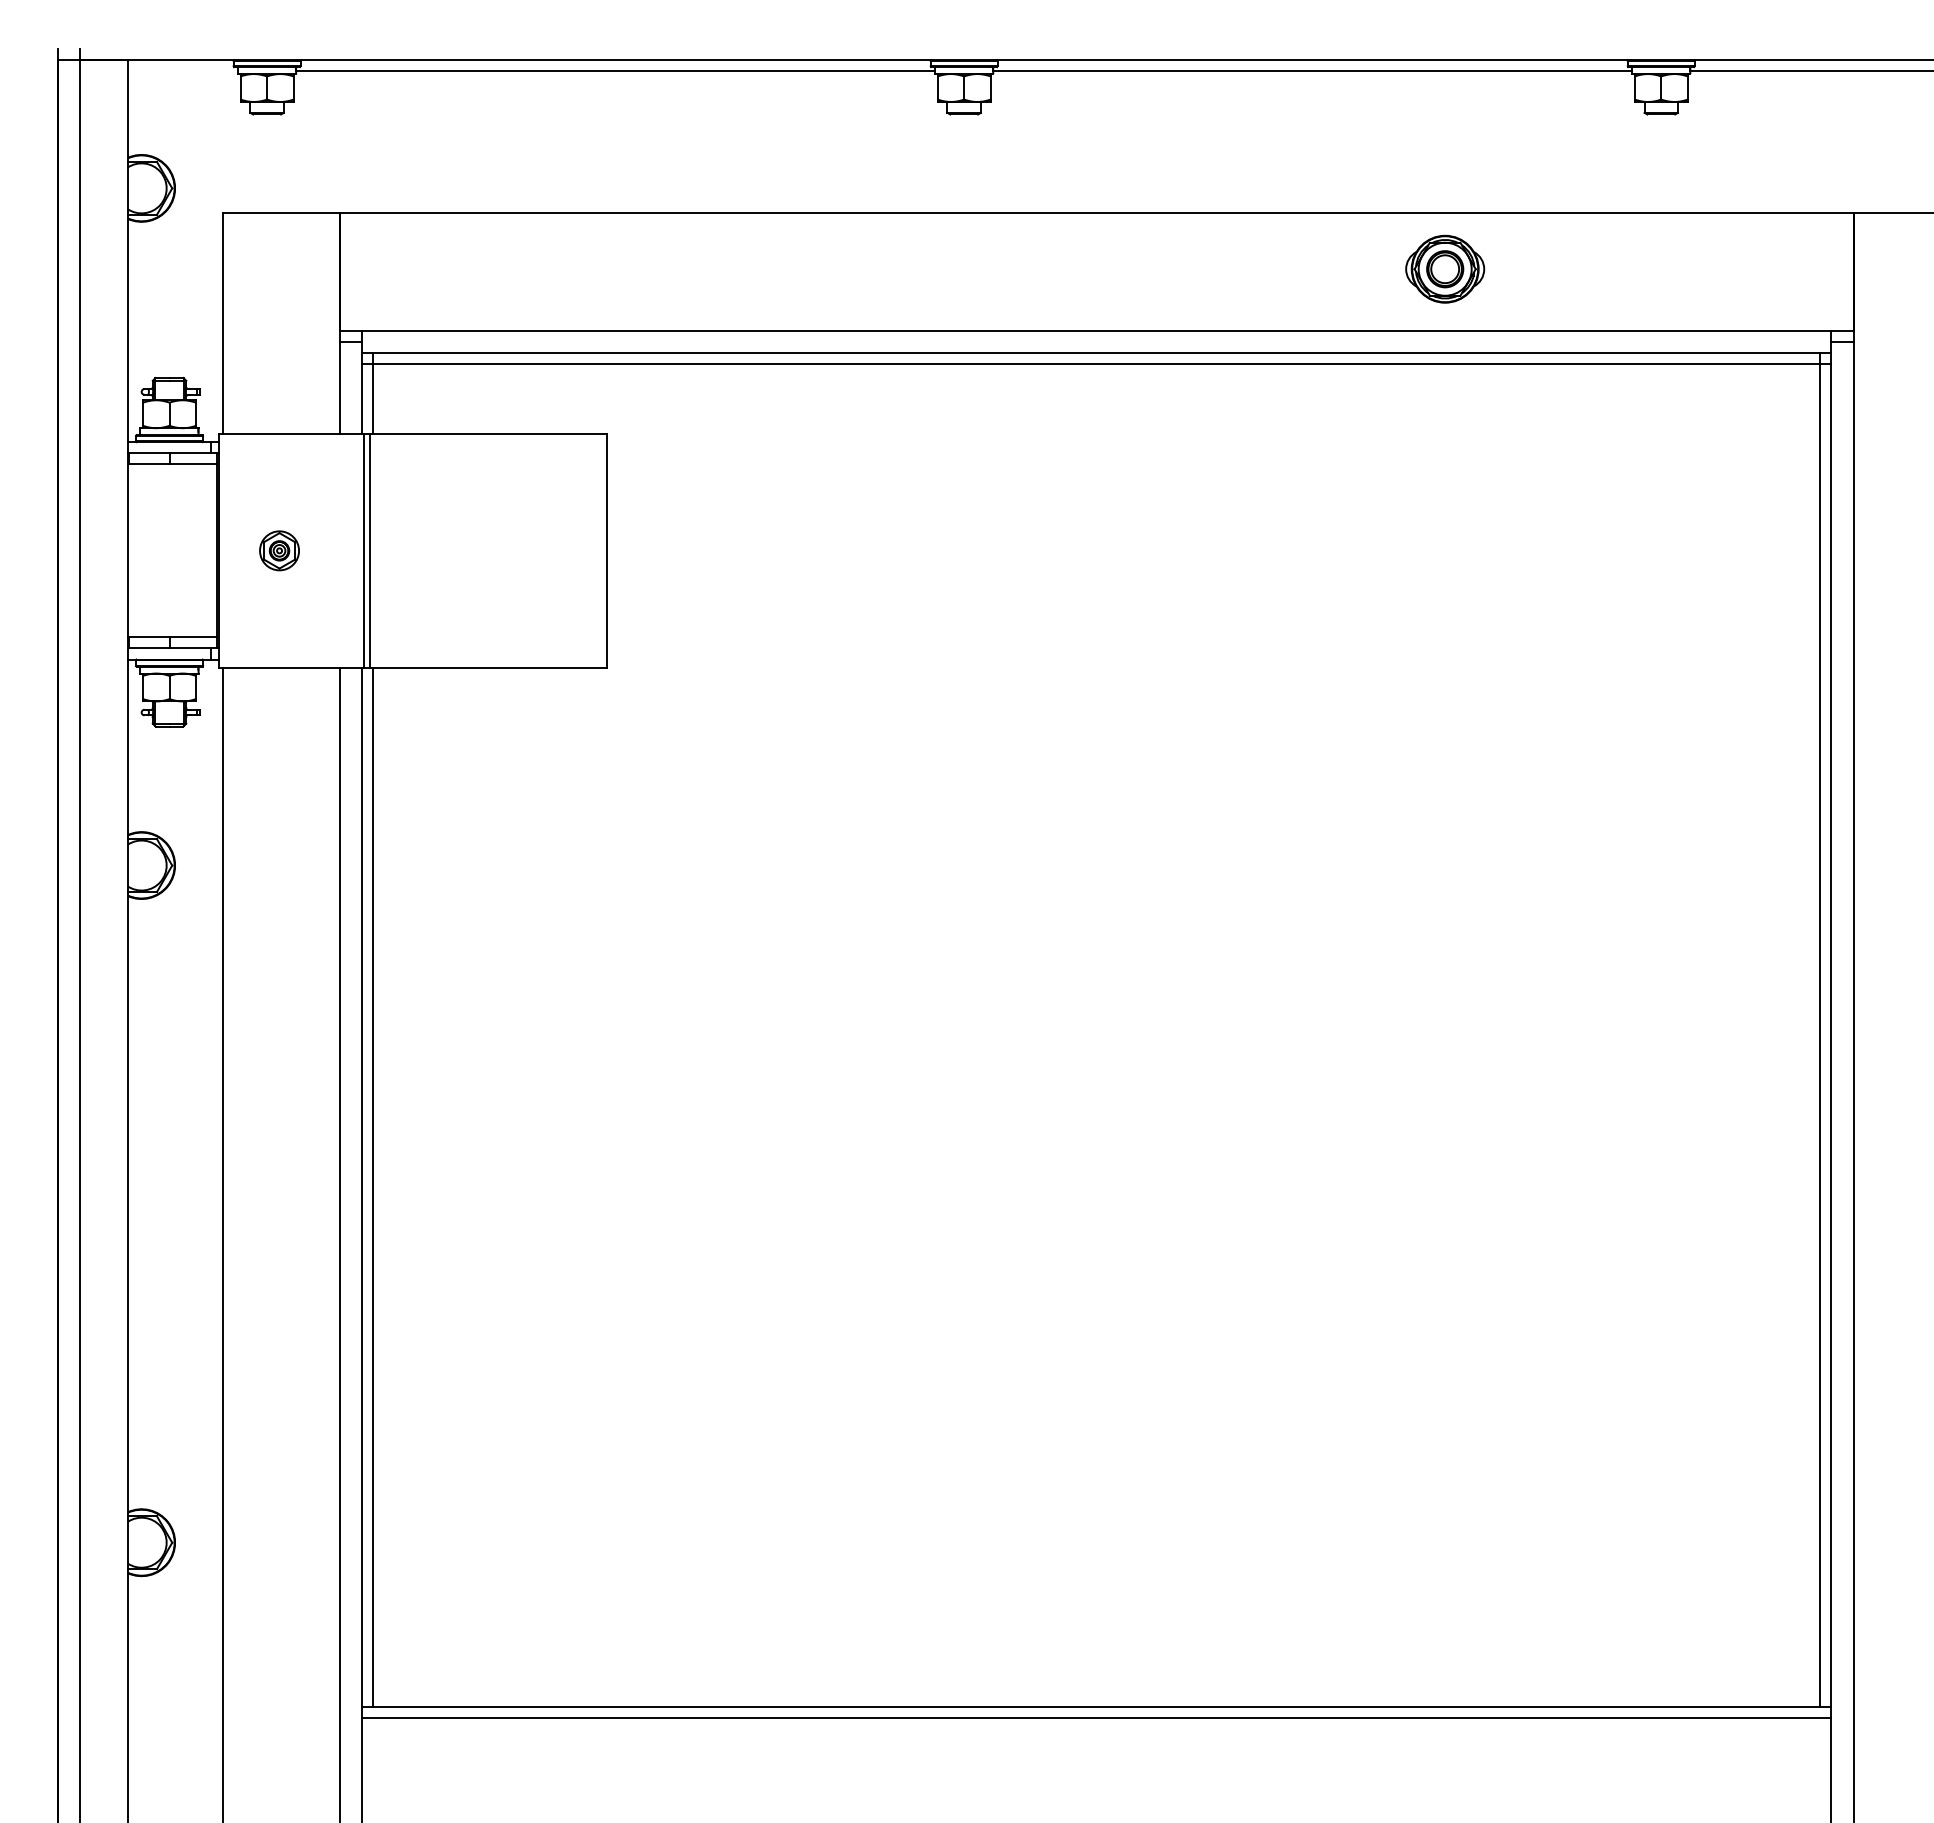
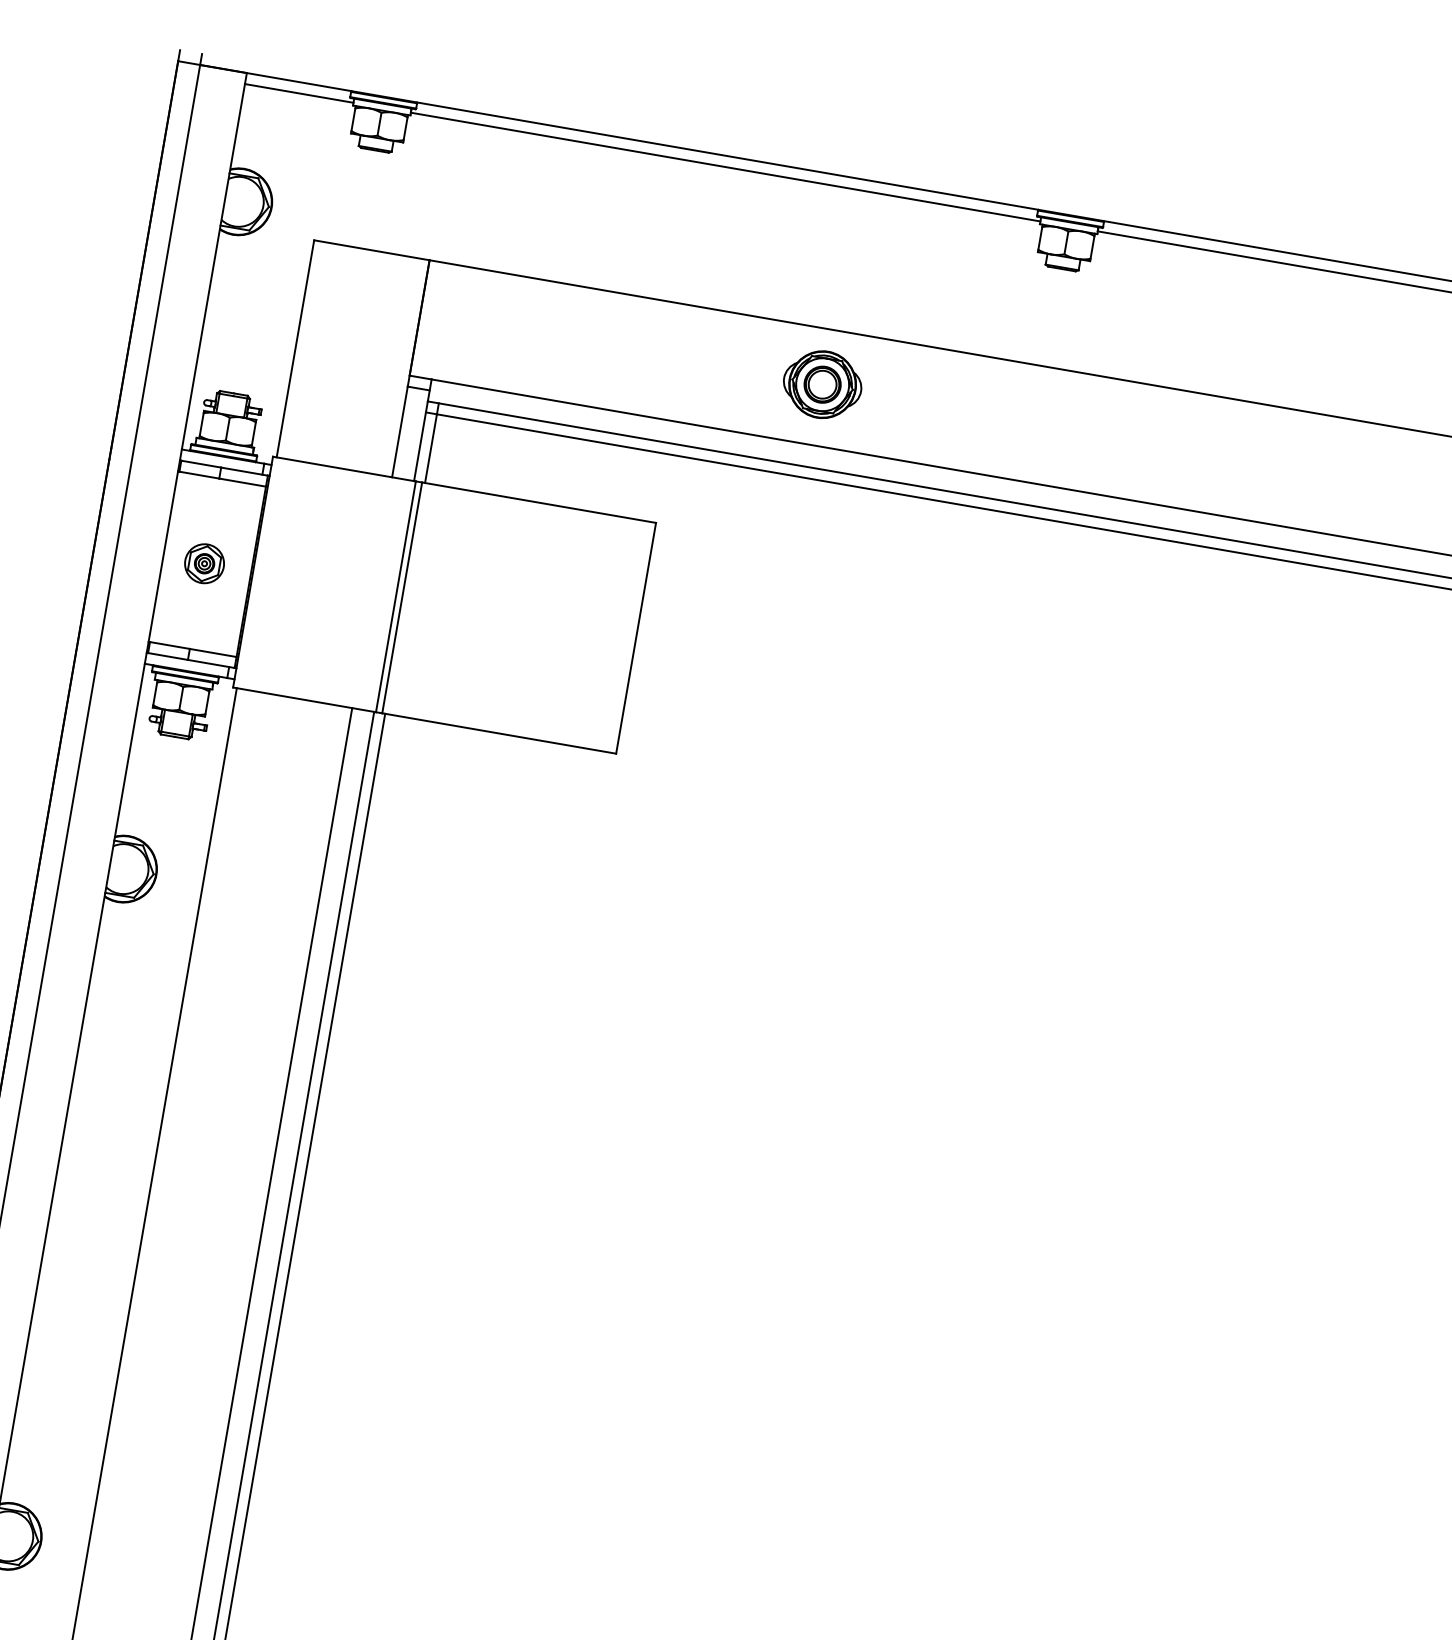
line: (182, 71) -> (298, 93), added
part: (747, 268) -> (822, 383), added
part: (279, 550) -> (204, 563), moved

